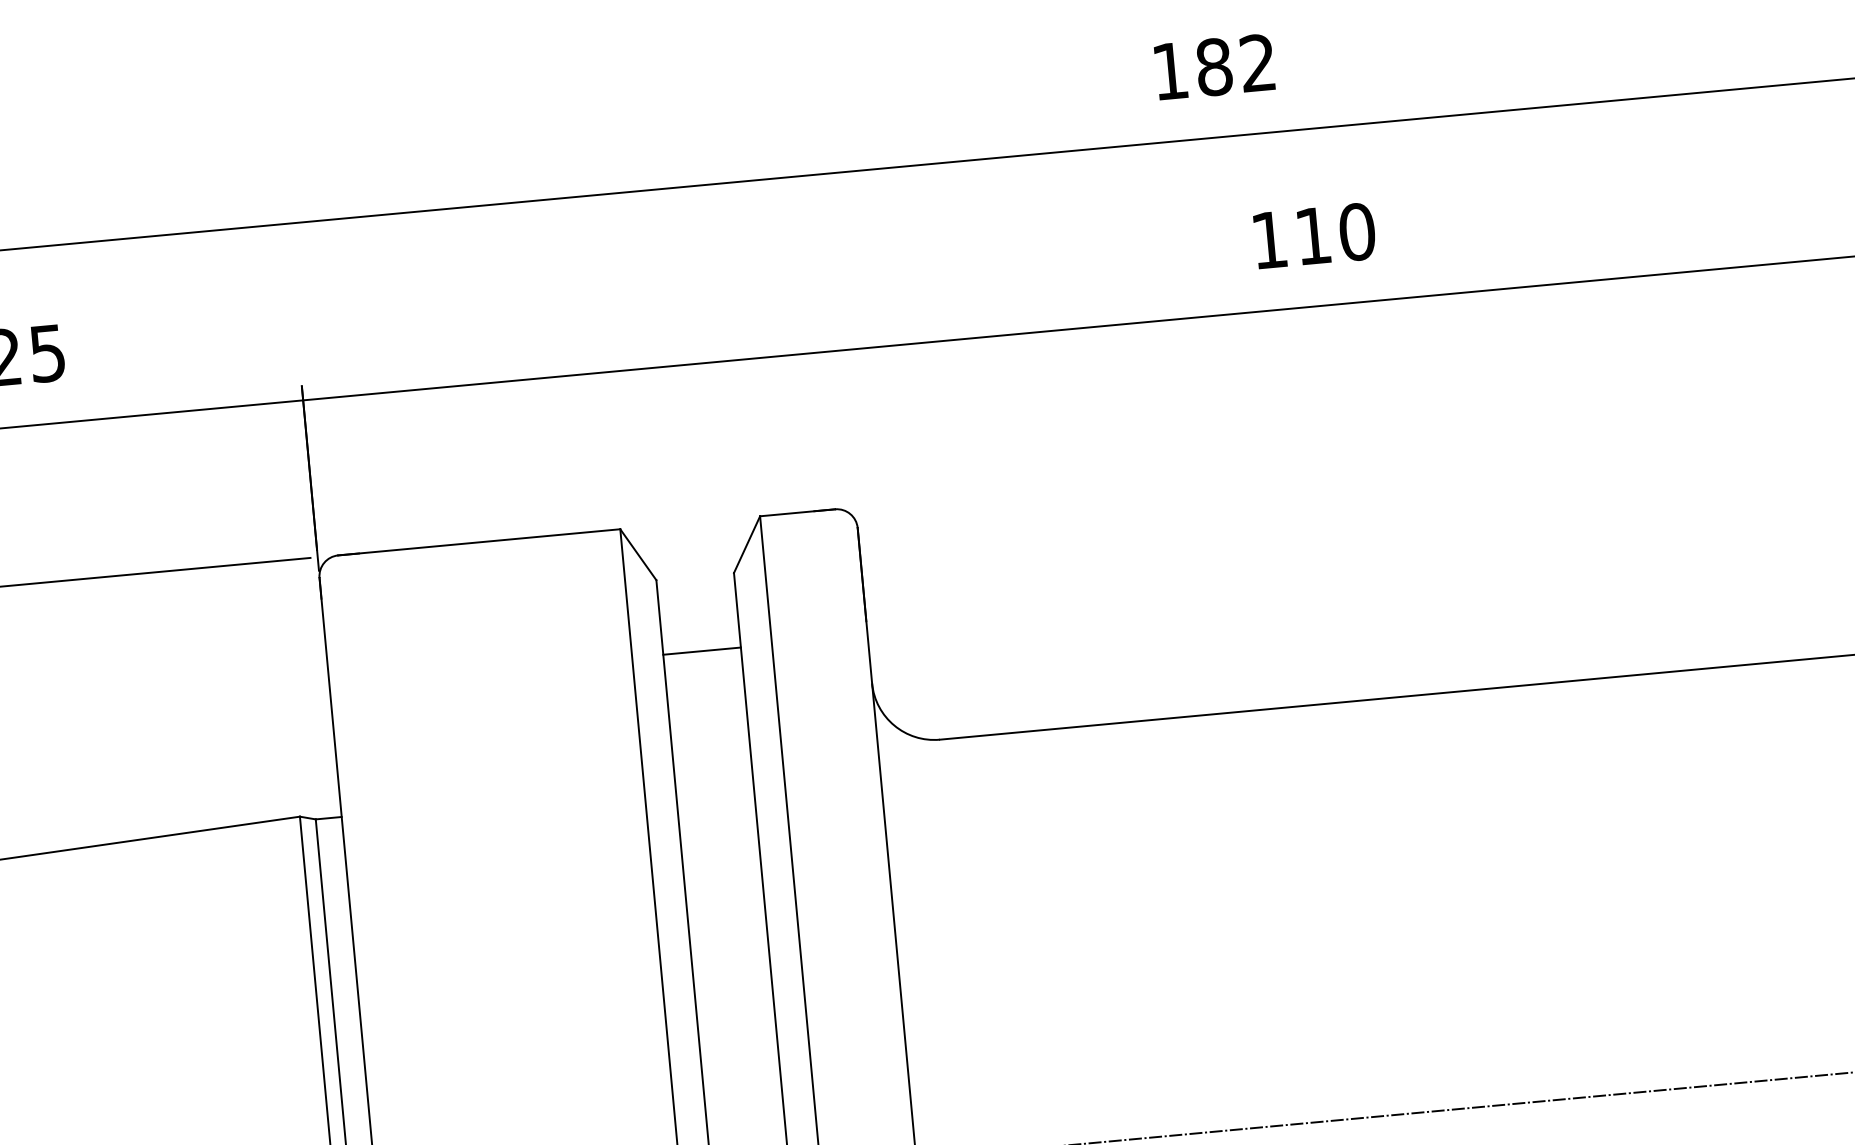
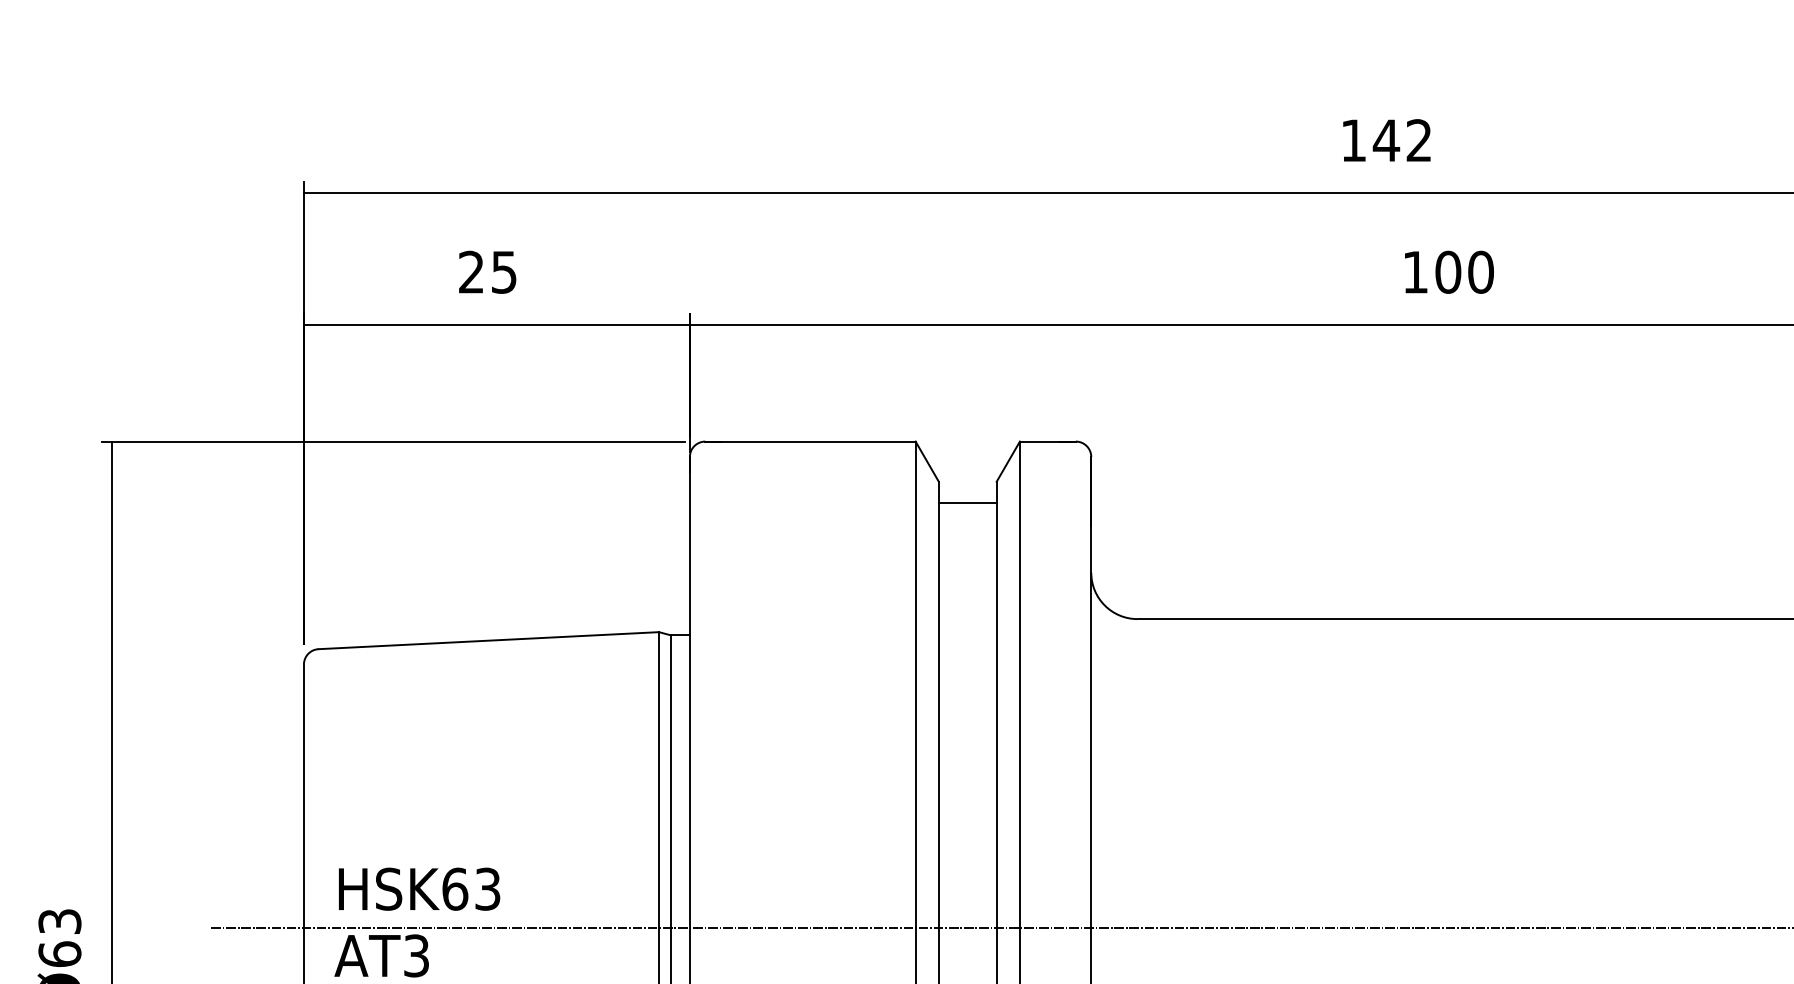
text: (1214, 67) -> (1386, 140), 182 -> 142
text: (1313, 234) -> (1448, 271), 110 -> 100
line: (701, 651) -> (967, 503), moved

